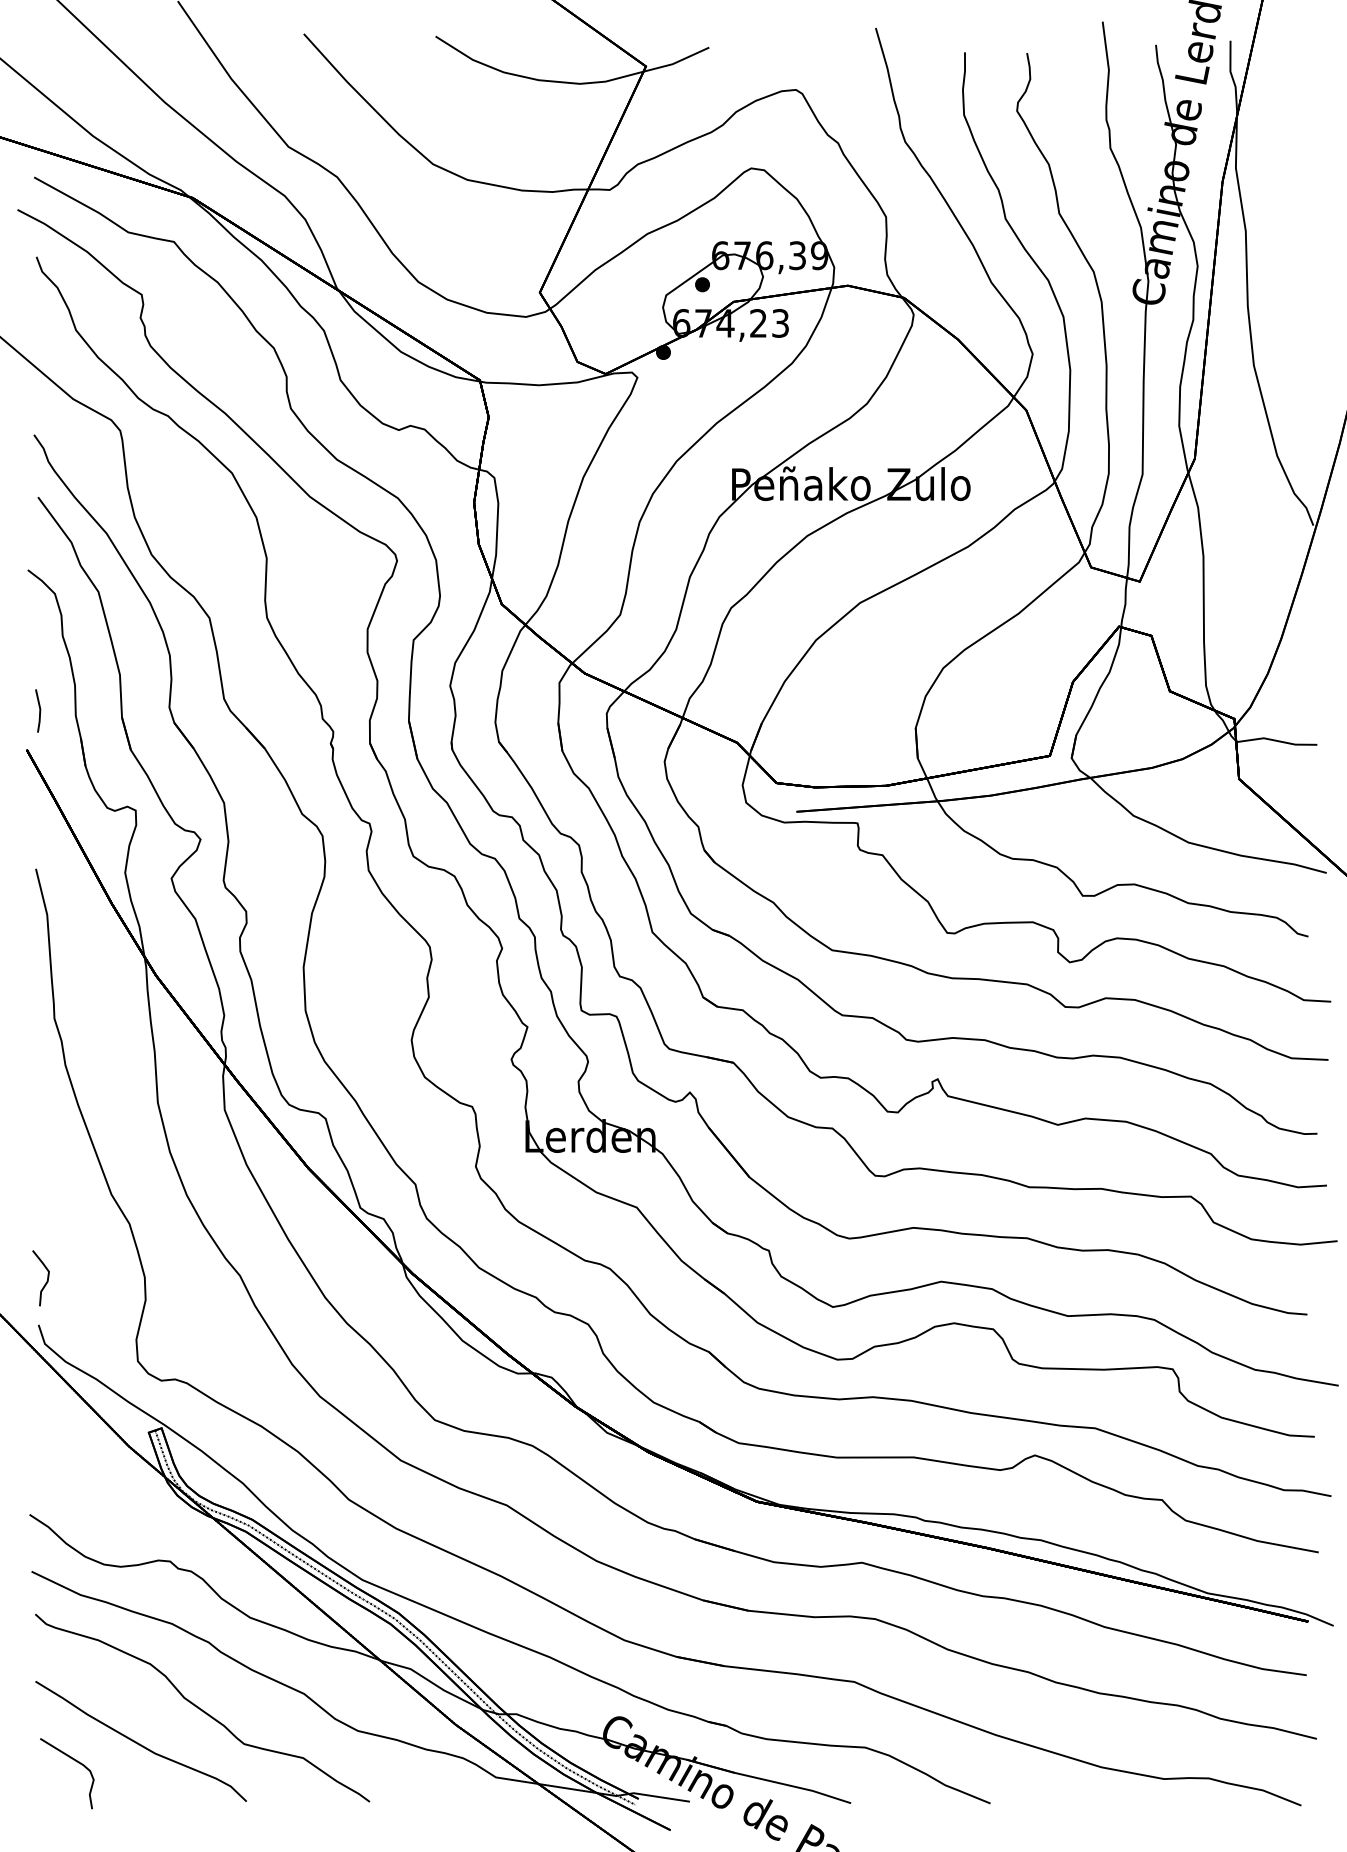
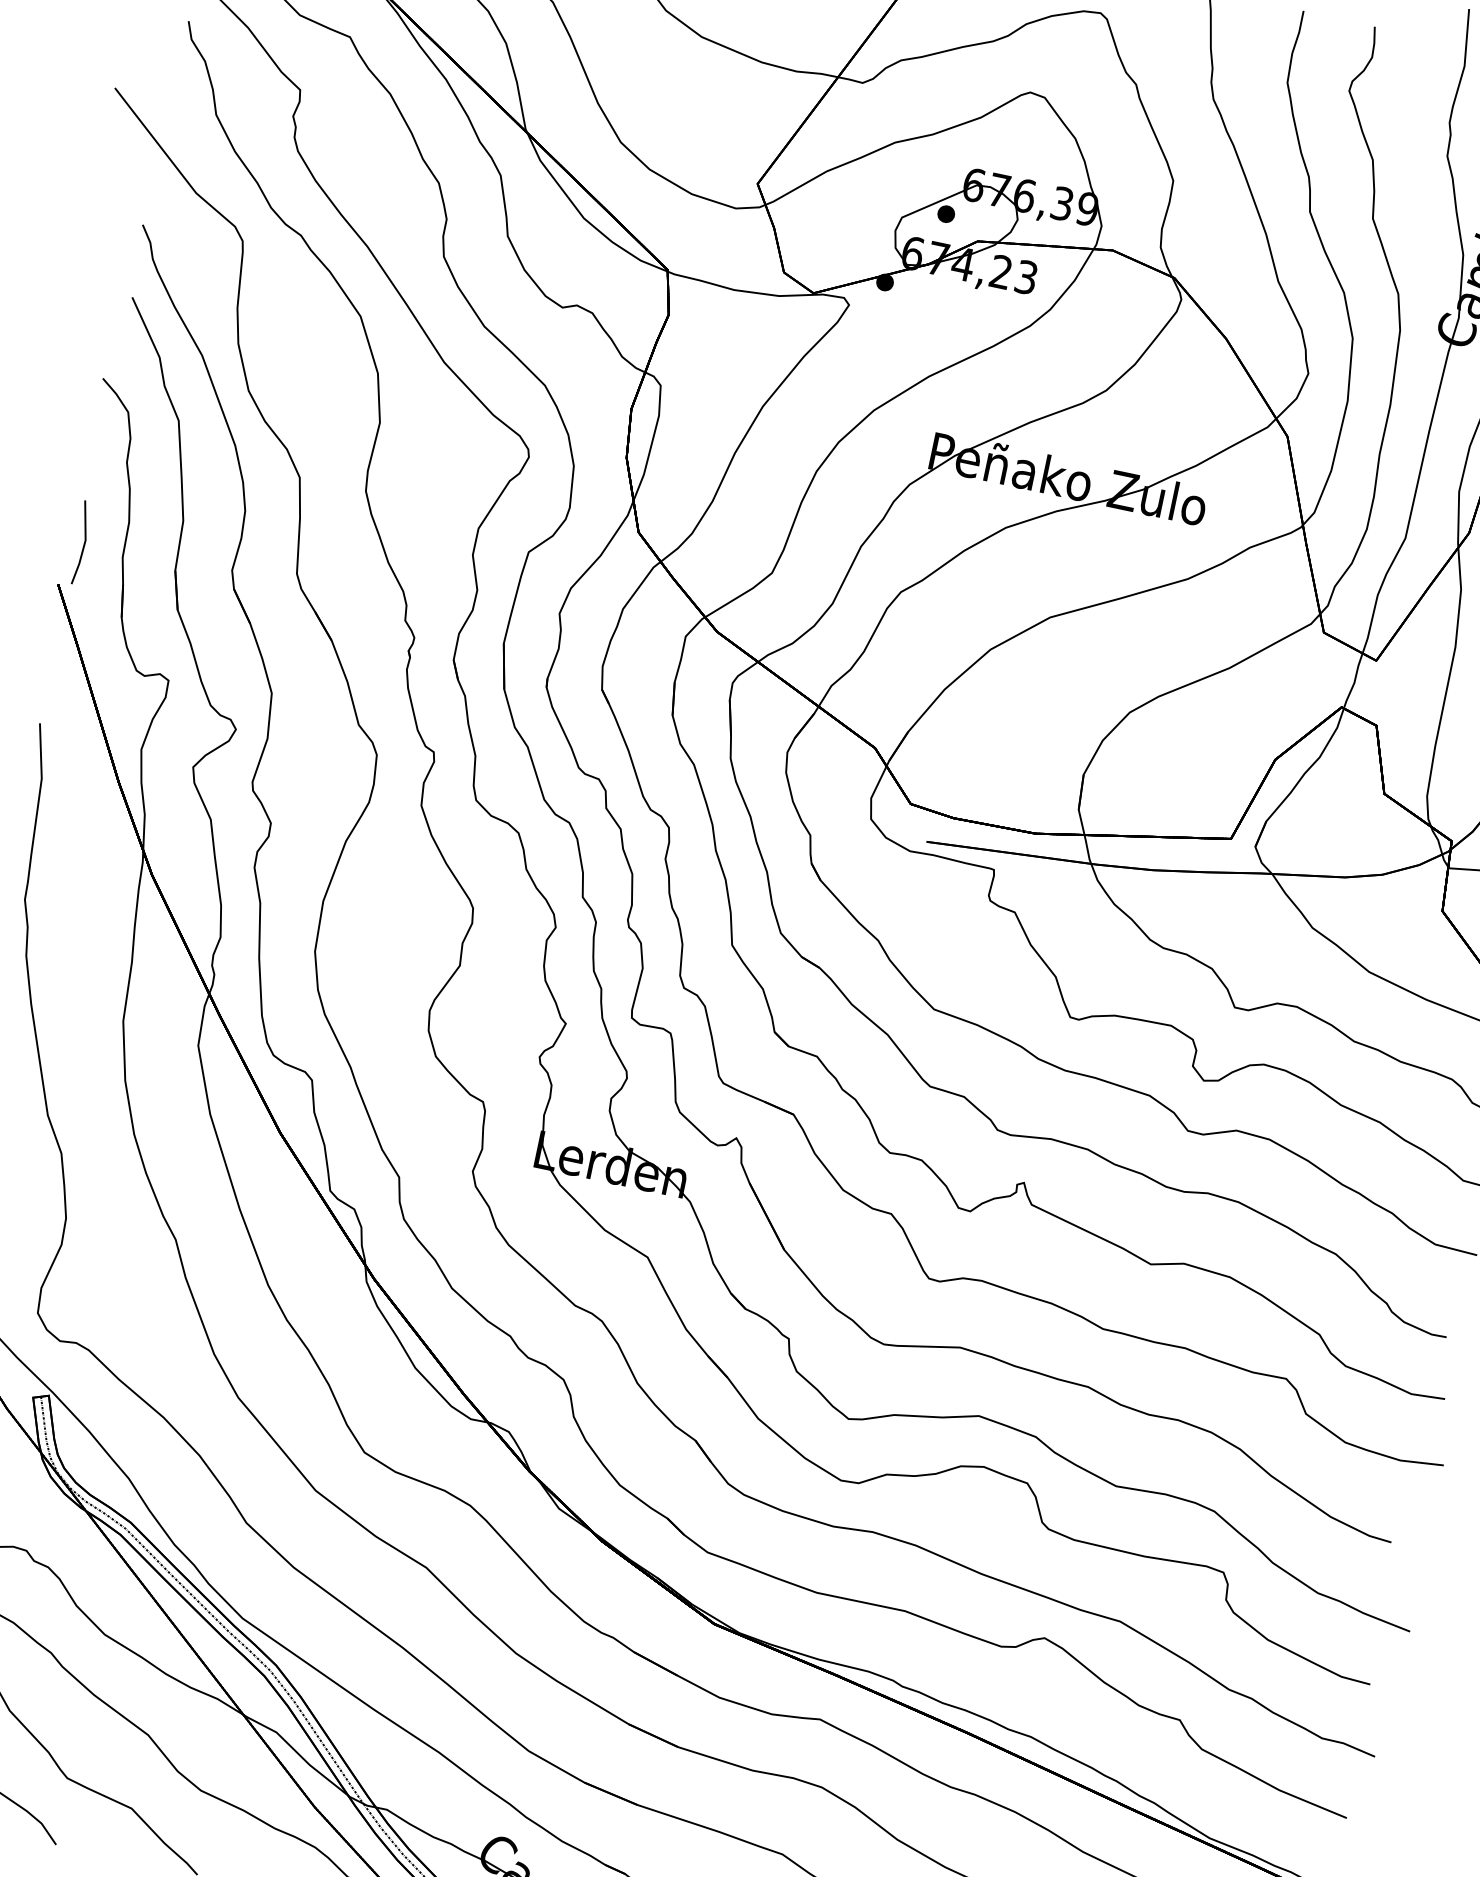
part: (37, 710) -> (80, 541), size x1.67

